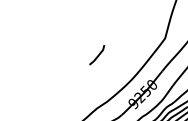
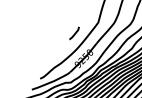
curve: (97, 55) -> (74, 33), moved

